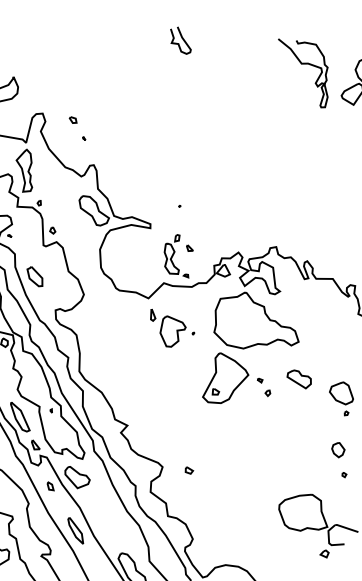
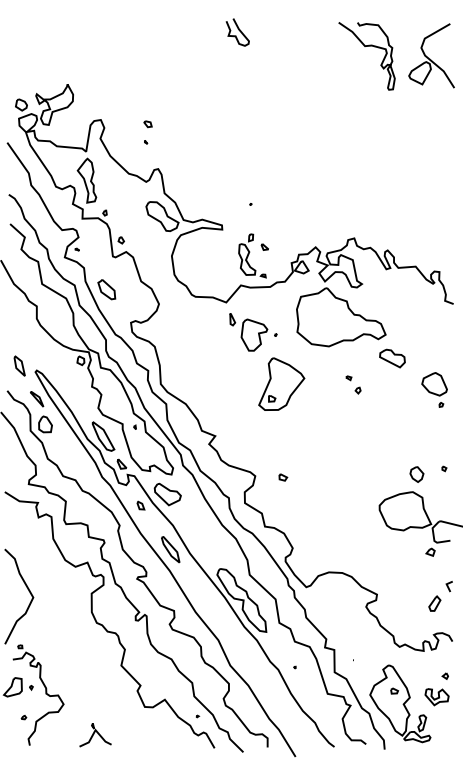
part: (72, 120) -> (147, 124), moved
part: (226, 378) -> (281, 383), moved
part: (299, 379) -> (392, 358), moved
part: (337, 449) -> (416, 474), moved

